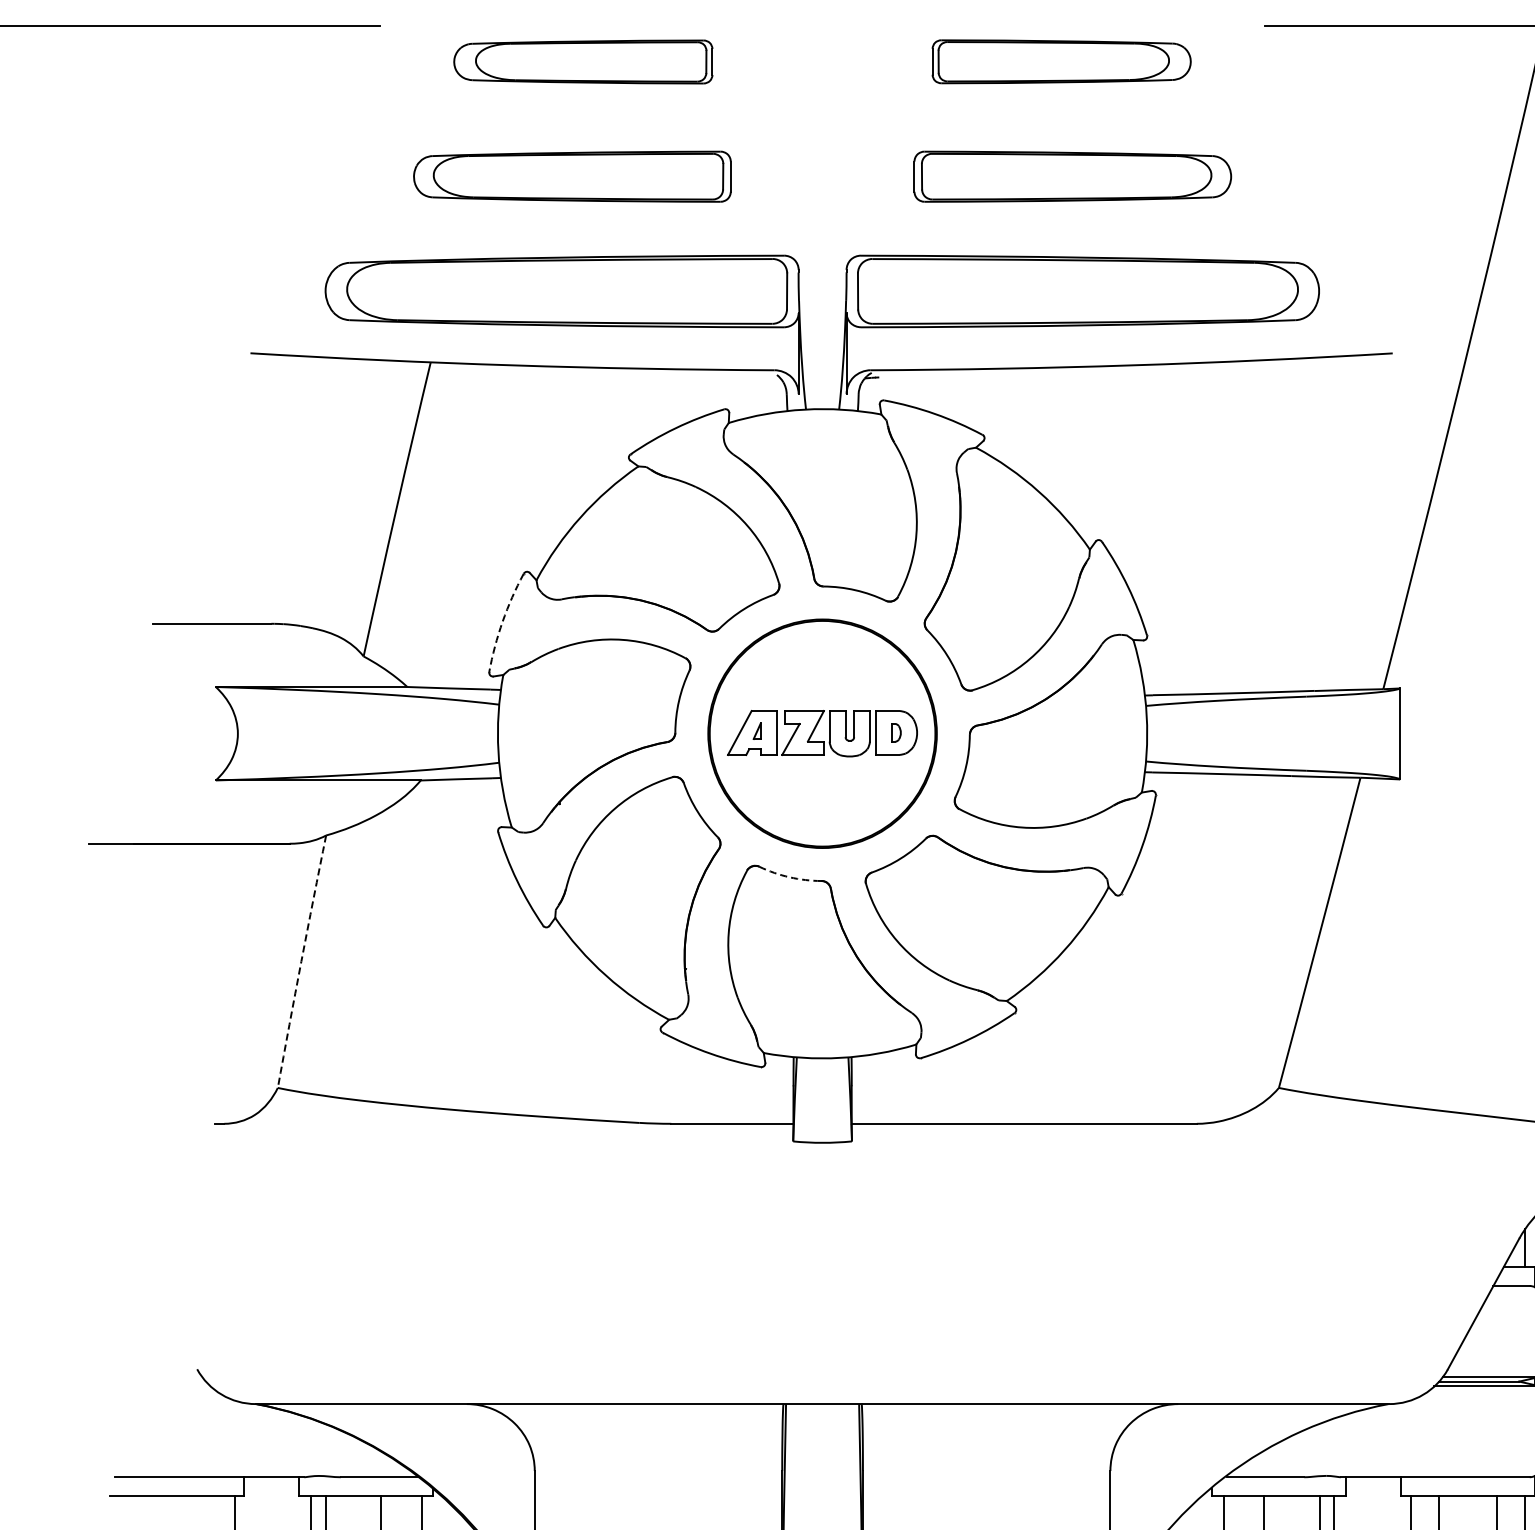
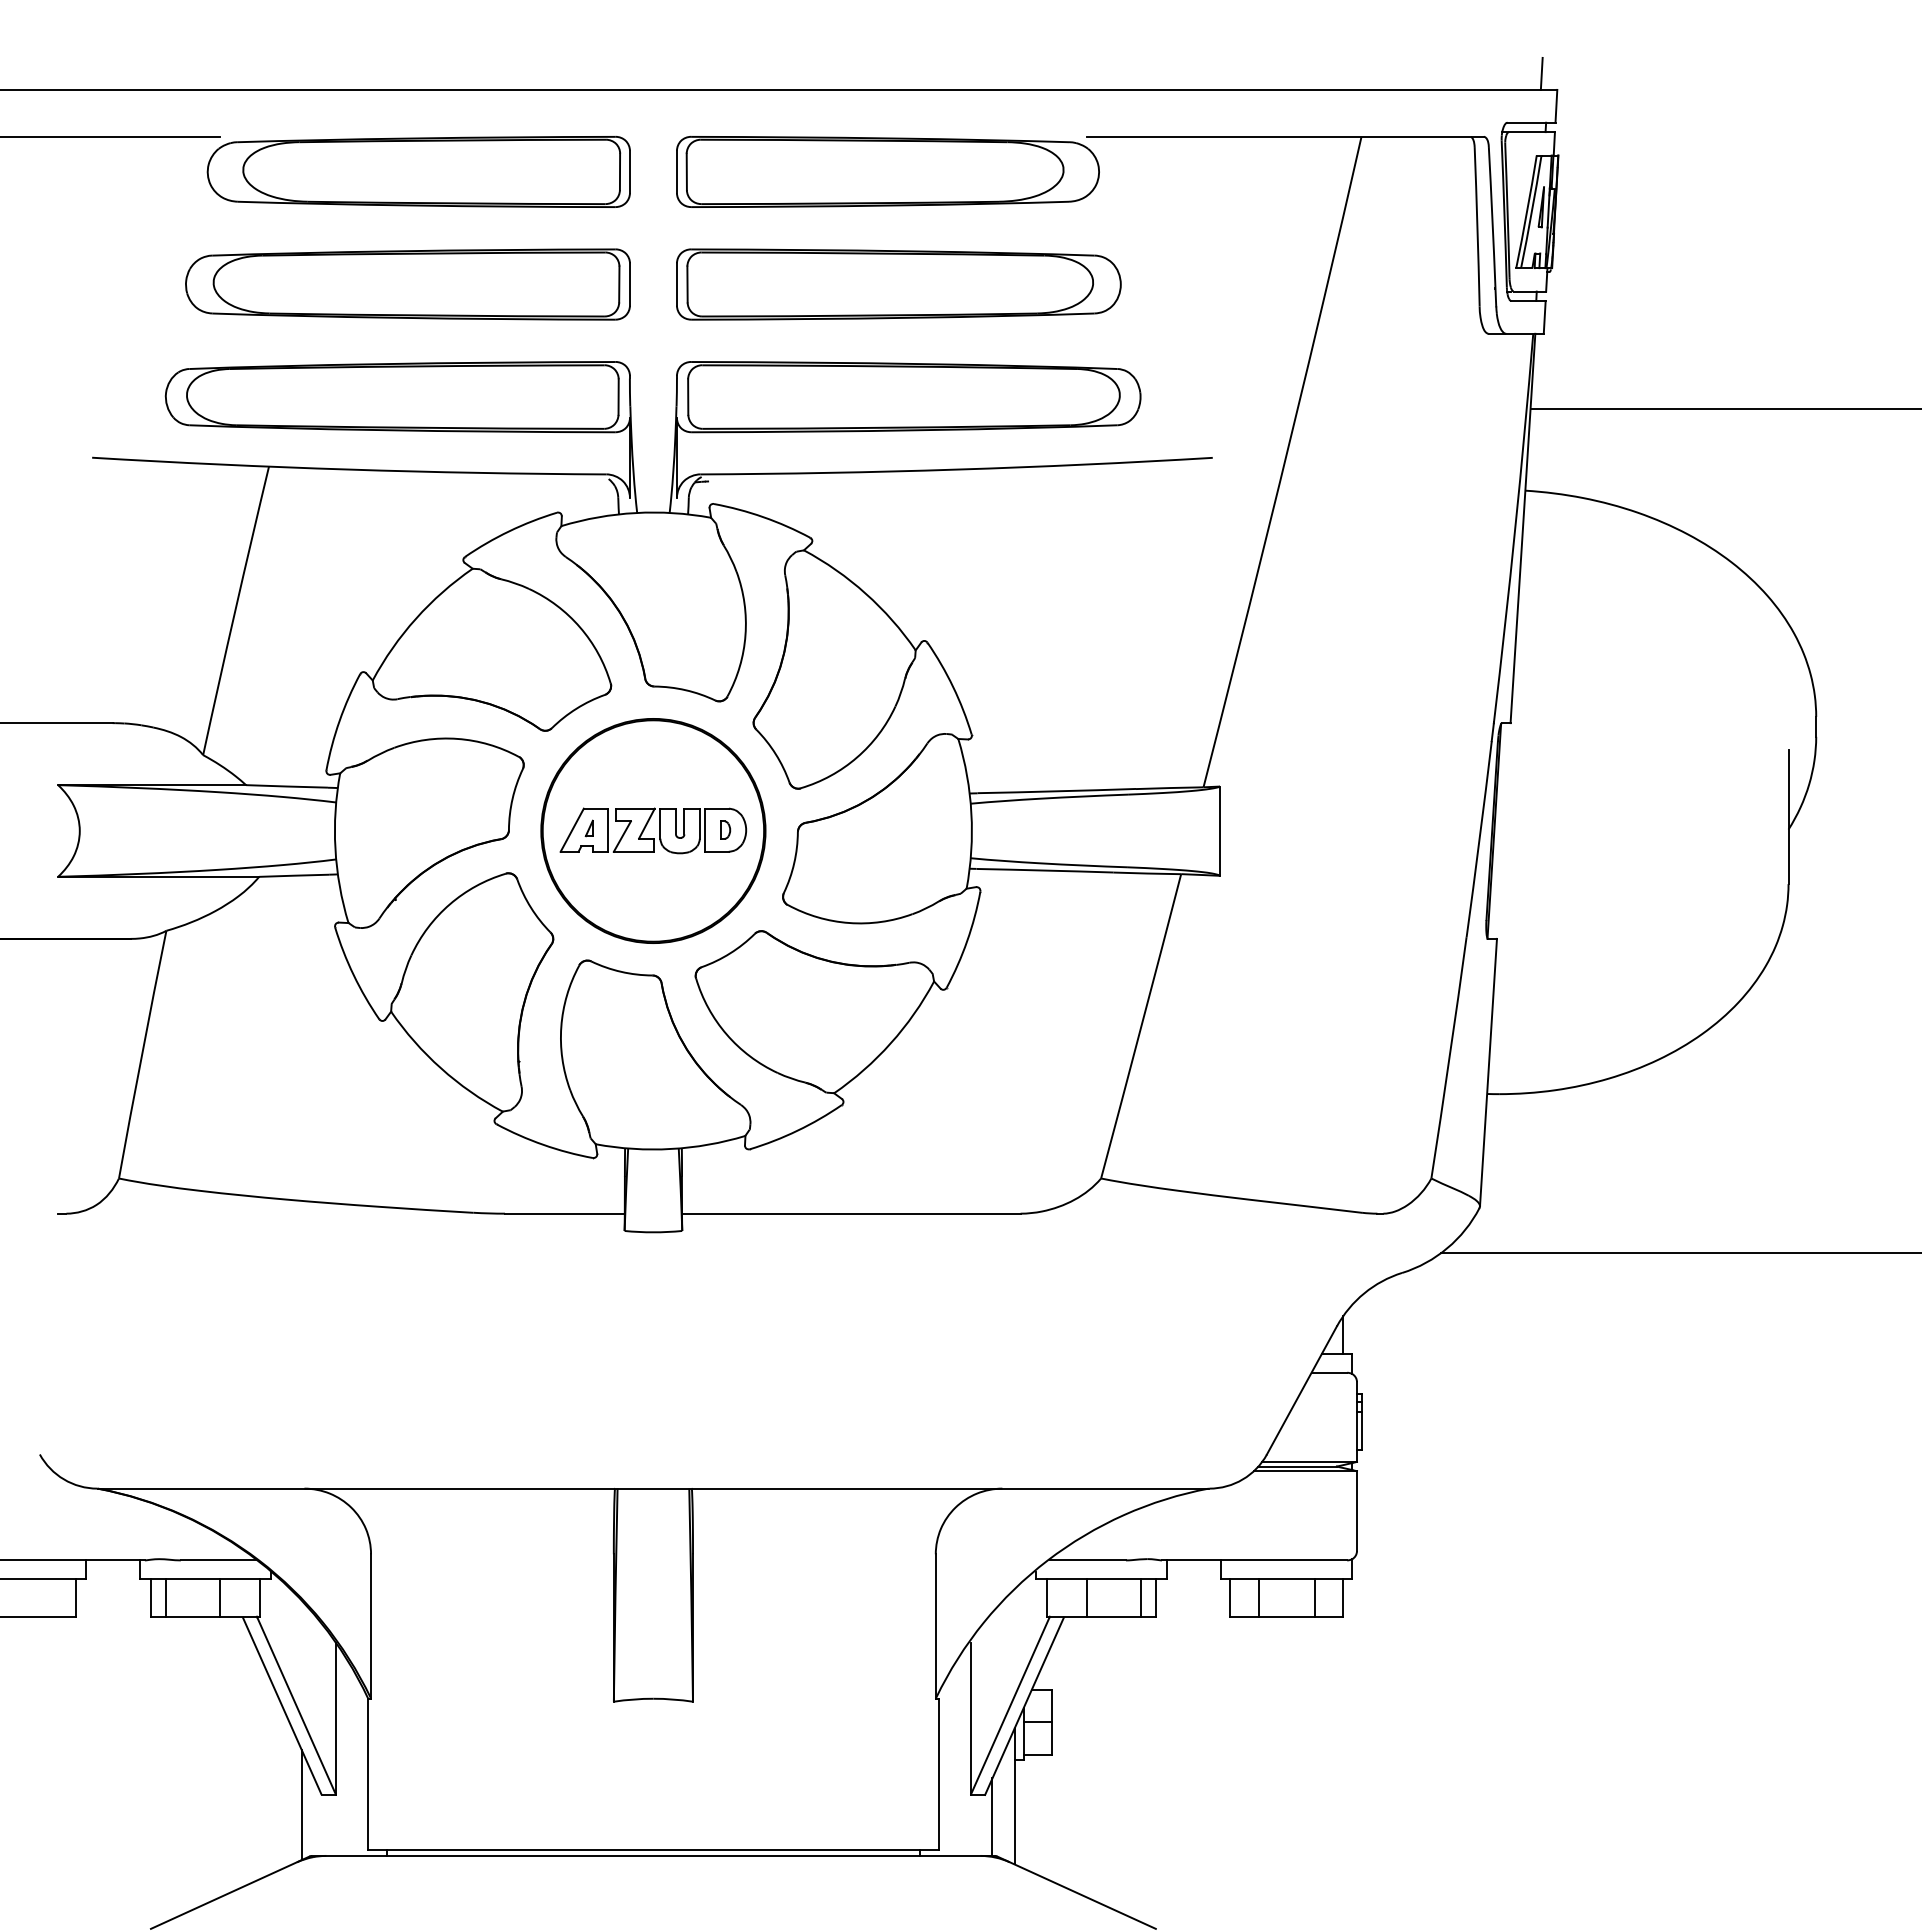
part: (583, 61) -> (418, 171), size x1.67
part: (1061, 61) -> (887, 171), size x1.67
part: (571, 176) -> (407, 284), size x1.43
part: (1072, 176) -> (898, 284), size x1.43
arc: (502, 622) -> (339, 721), dashed -> solid
arc: (790, 876) -> (621, 971), dashed -> solid
arc: (301, 961) -> (142, 1054), dashed -> solid

